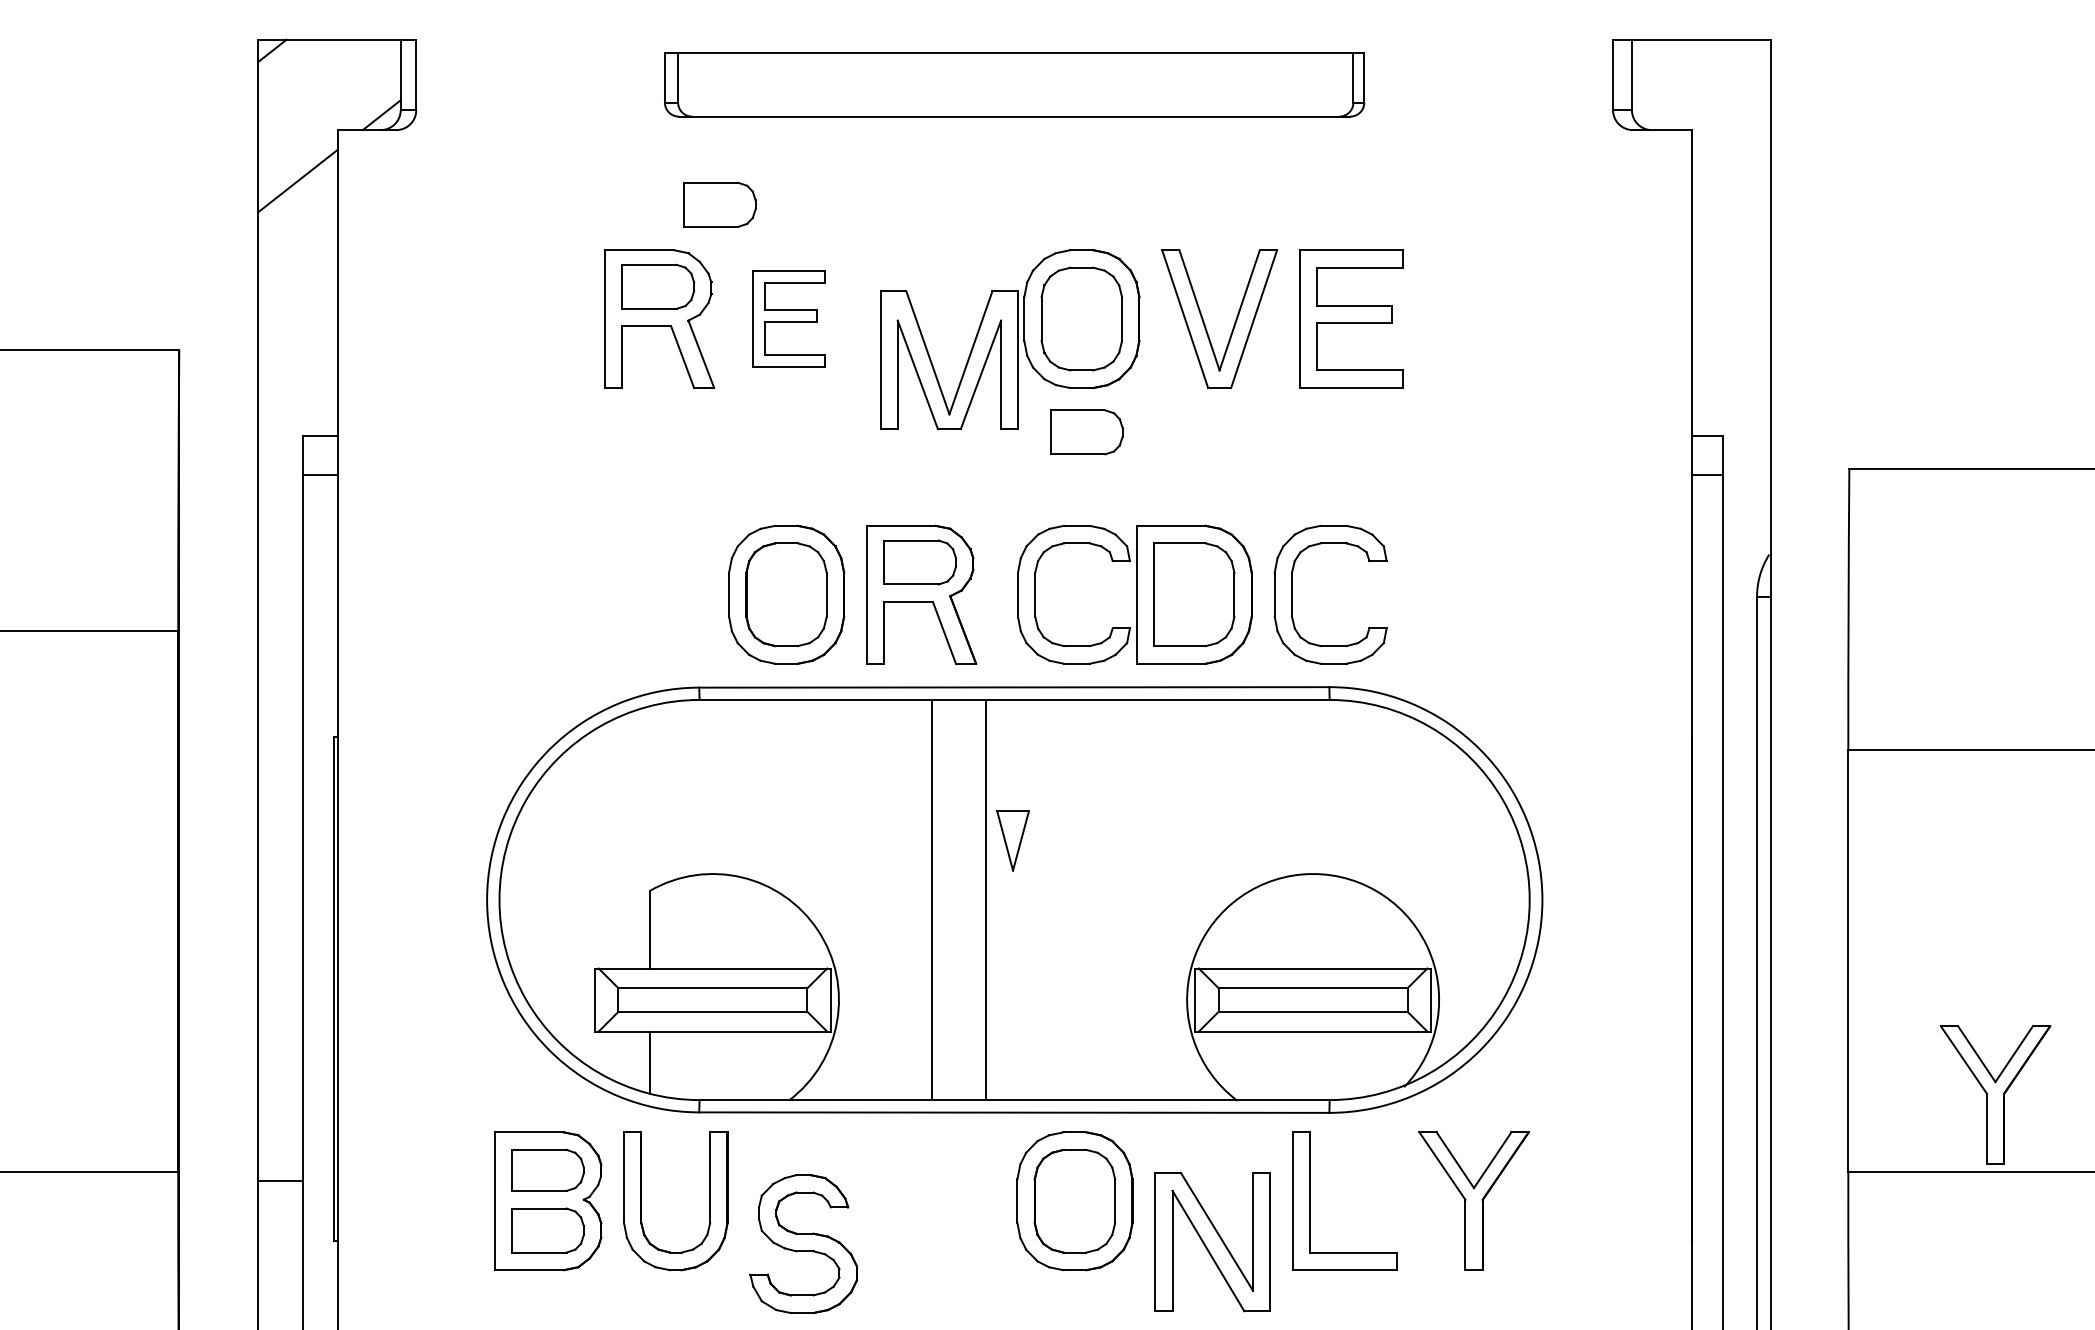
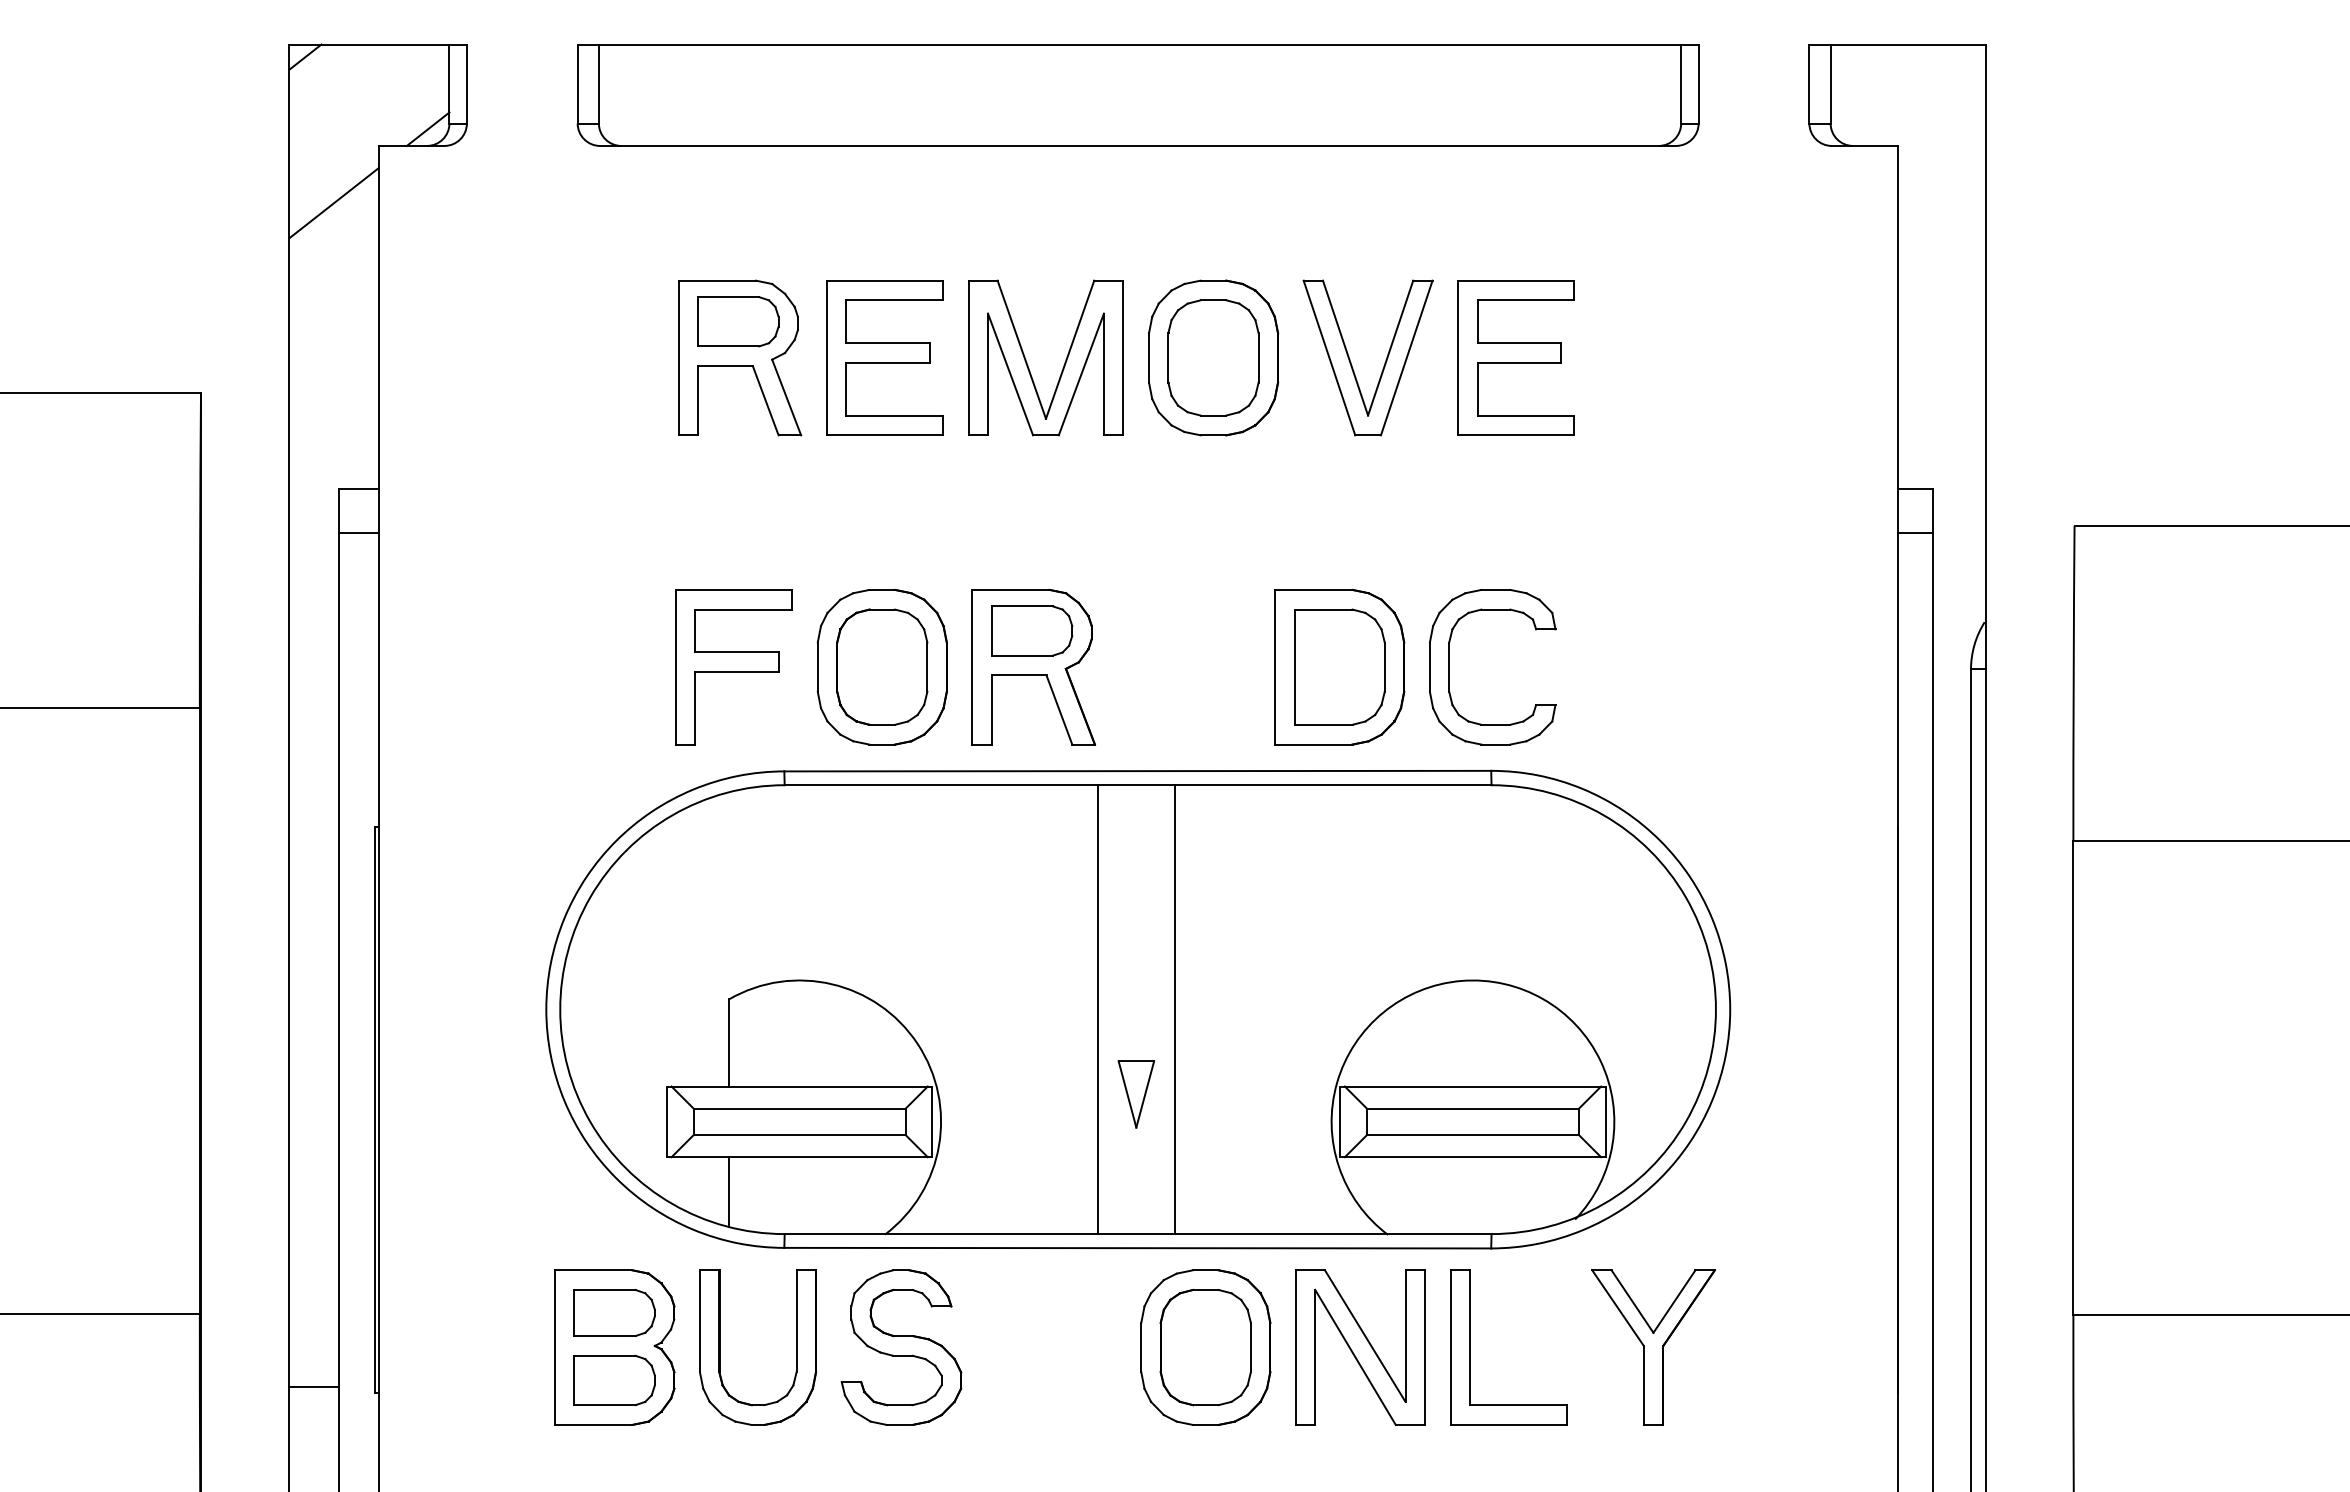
part: (1014, 85) -> (1137, 95), size x1.43
part: (719, 204) -> (807, 229), removed
part: (788, 318) -> (884, 357), size x1.43
part: (932, 364) -> (1027, 362), moved
part: (1087, 431) -> (1219, 484), removed
part: (653, 595) -> (733, 667), added
part: (1035, 595) -> (1161, 667), removed
part: (1012, 841) -> (1135, 1094), moved
line: (932, 899) -> (1097, 1009), moved
line: (985, 899) -> (1174, 1009), moved
part: (1995, 1095) -> (2238, 1228), removed
line: (280, 1181) -> (314, 1387), moved
part: (1212, 1242) -> (1360, 1347), moved
part: (803, 1243) -> (901, 1347), moved

